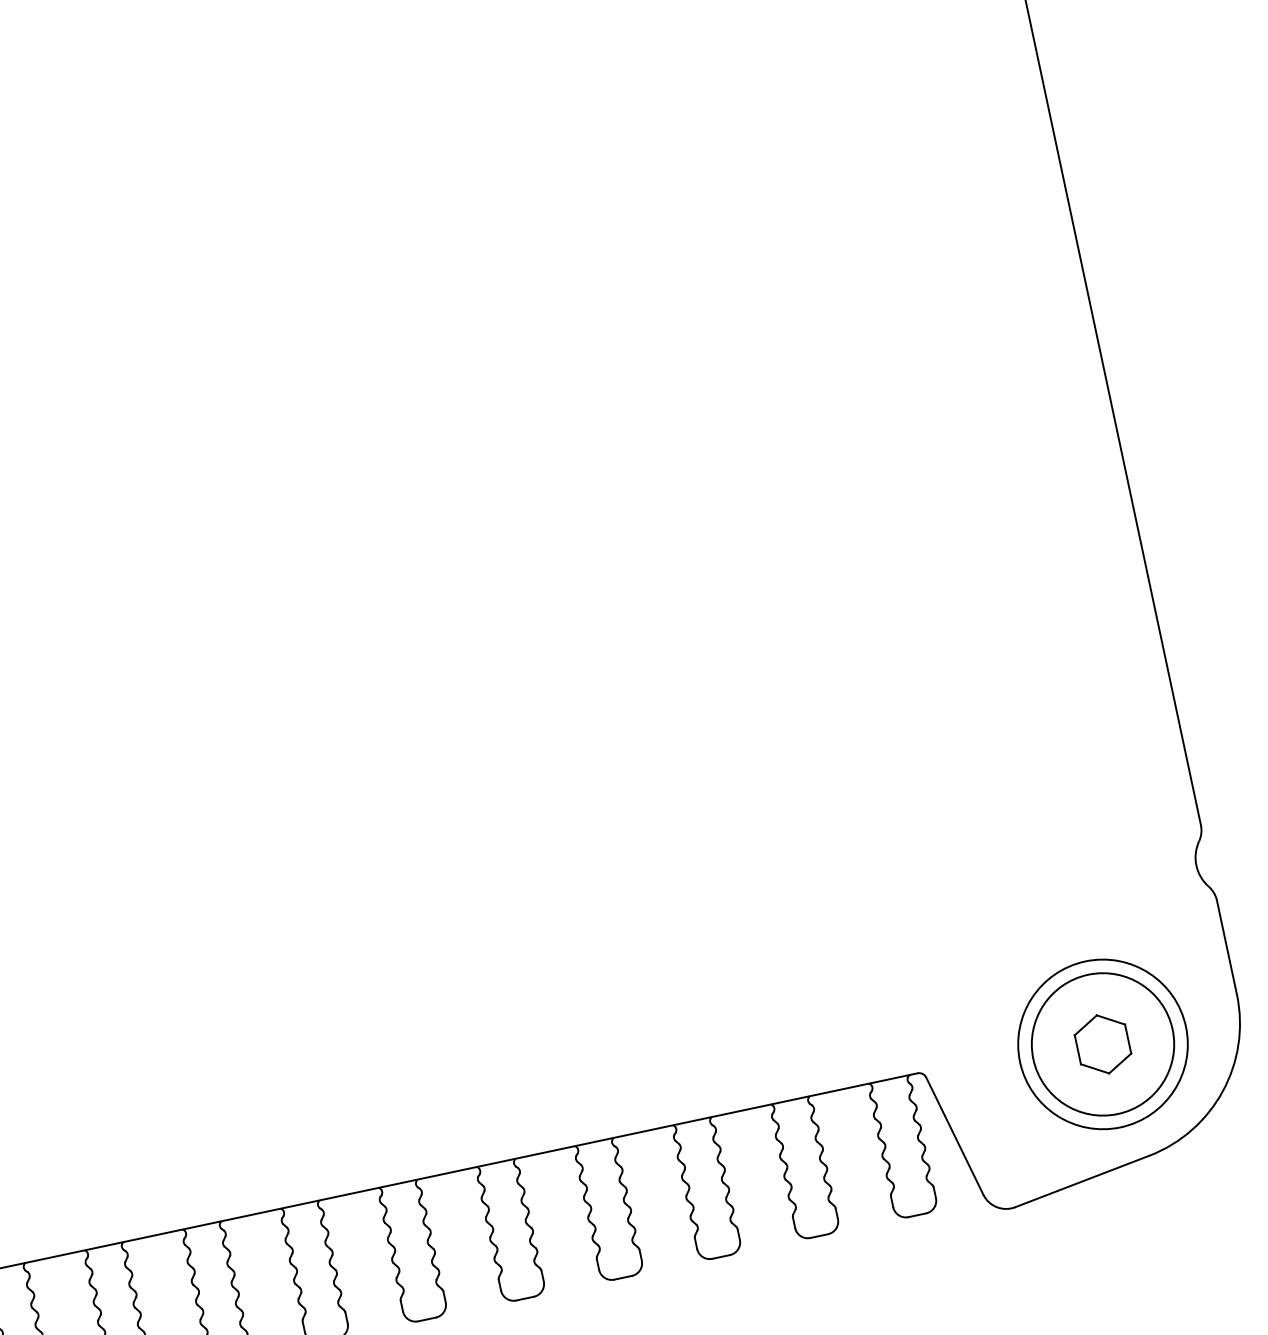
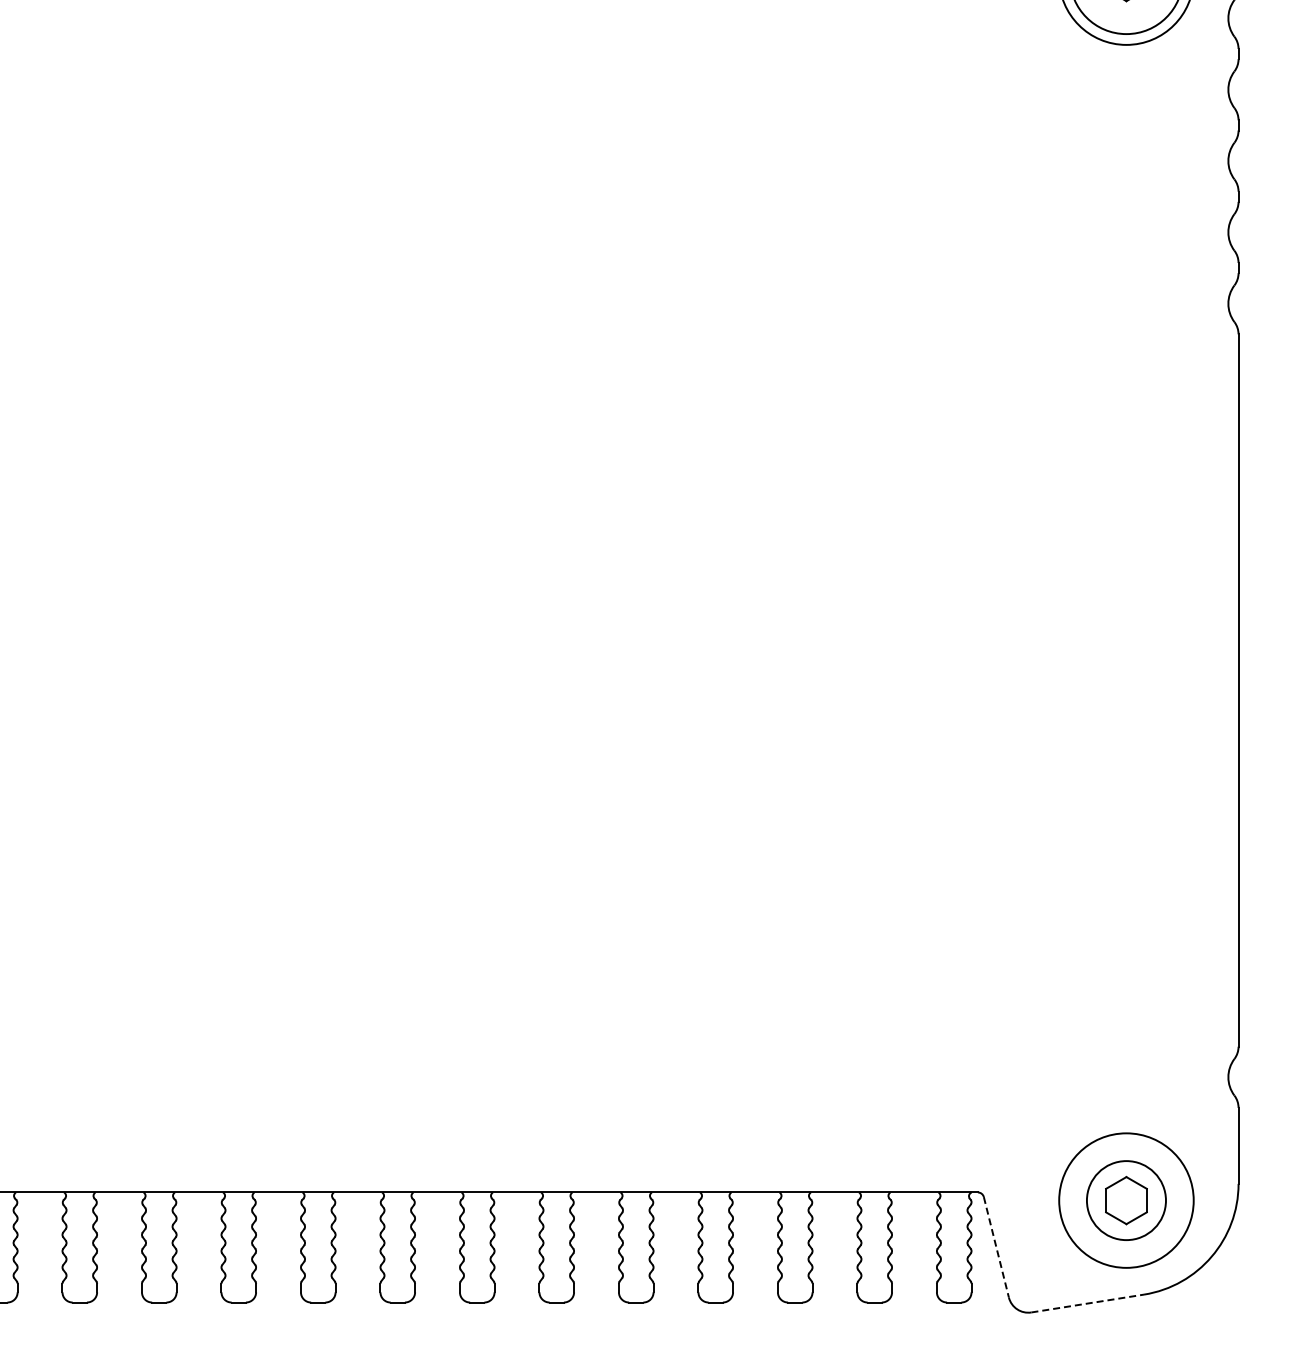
circle: (1103, 1044) -> (1126, 1200), size x0.7
line: (955, 1136) -> (996, 1247), solid -> dashed
line: (1081, 1181) -> (1087, 1303), solid -> dashed

